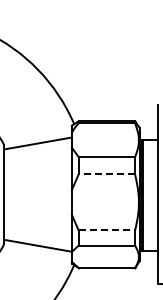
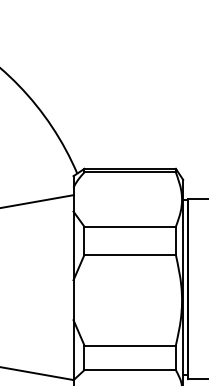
line: (106, 174) -> (129, 255), dashed -> solid
line: (107, 230) -> (131, 345), dashed -> solid

